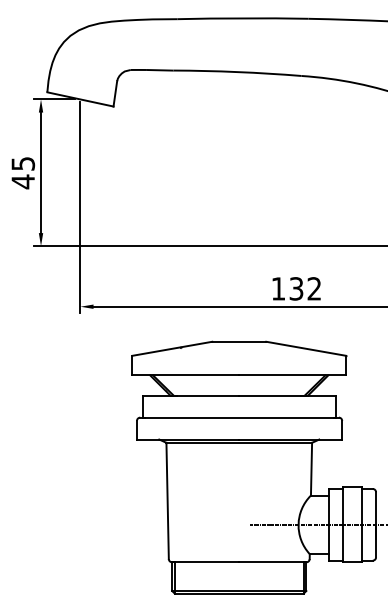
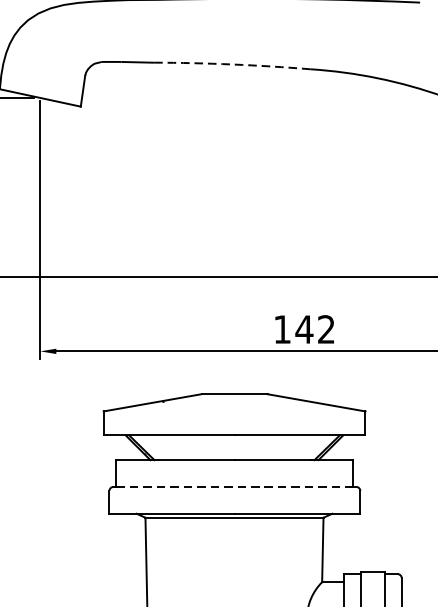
arc: (237, 72) -> (232, 65), solid -> dashed
text: (296, 288) -> (304, 329), 132 -> 142
line: (239, 417) -> (234, 486), solid -> dashed

